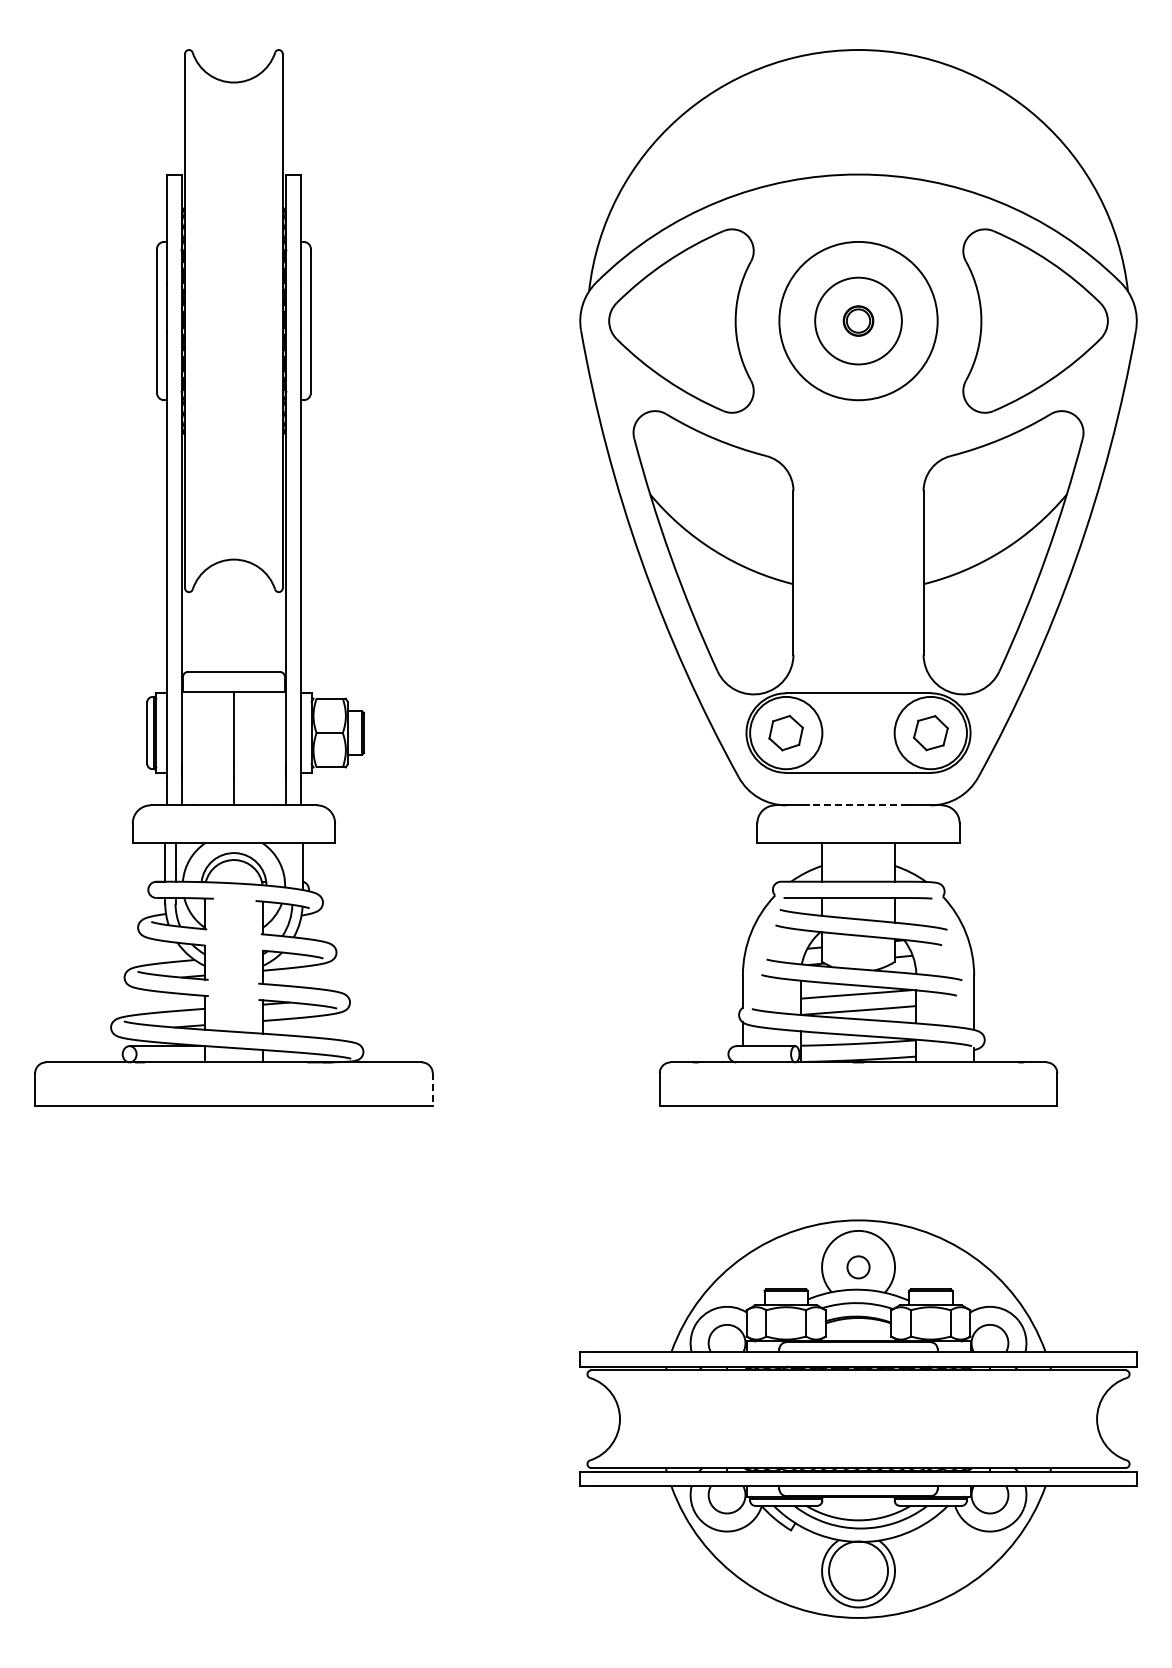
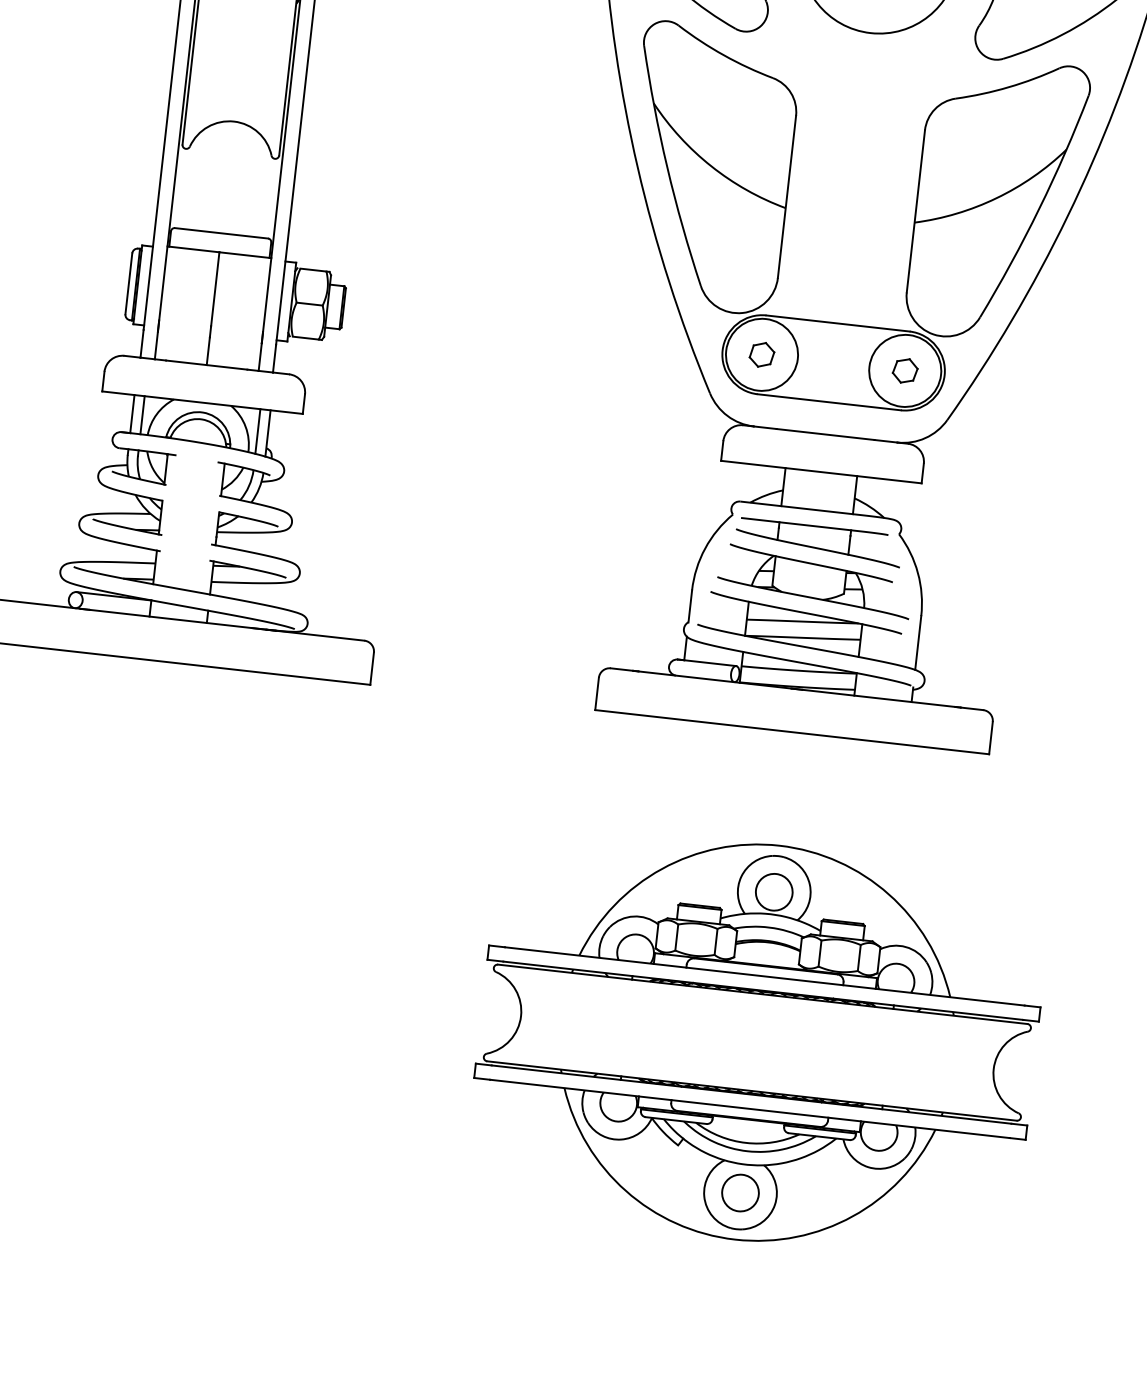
part: (786, 732) -> (762, 354), size x0.71
part: (930, 732) -> (905, 370), size x0.71
line: (858, 805) -> (825, 434), dashed -> solid
line: (292, 865) -> (258, 431), added
line: (432, 1090) -> (371, 669), dashed -> solid
circle: (858, 1266) -> (774, 891), size x1.67
circle: (858, 1570) -> (740, 1192), size x0.62

